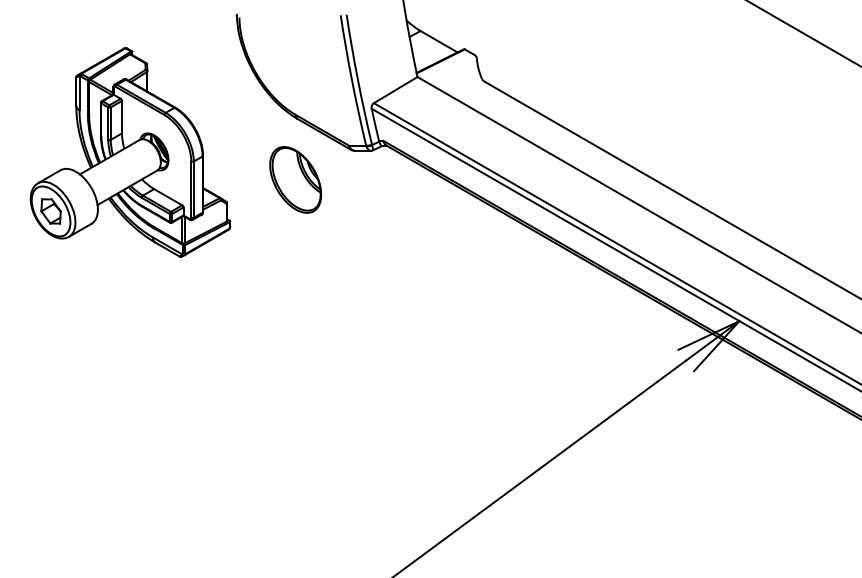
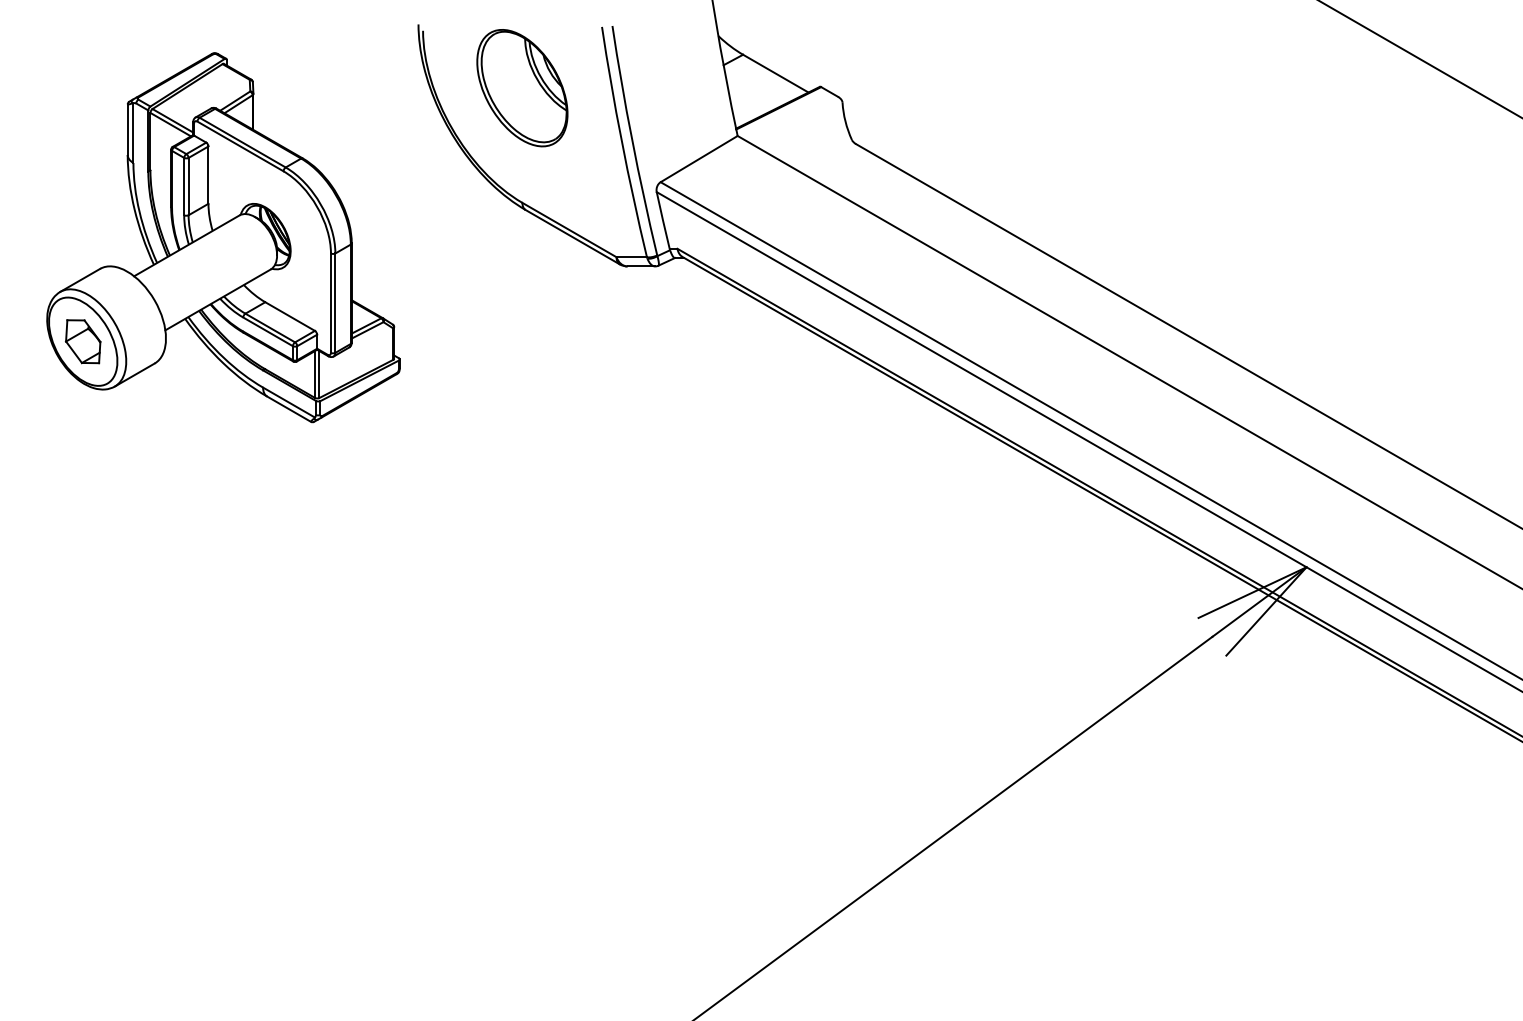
part: (130, 152) -> (223, 237), moved
part: (295, 179) -> (522, 87), moved

